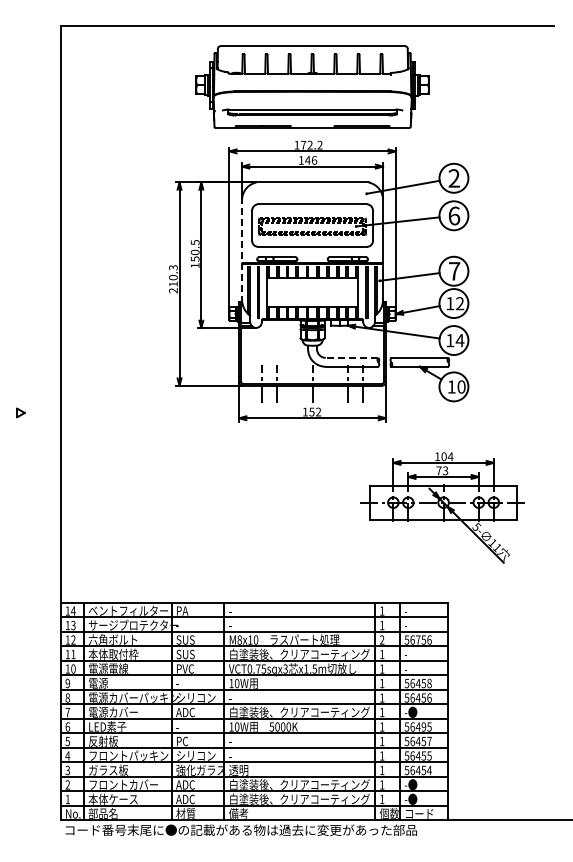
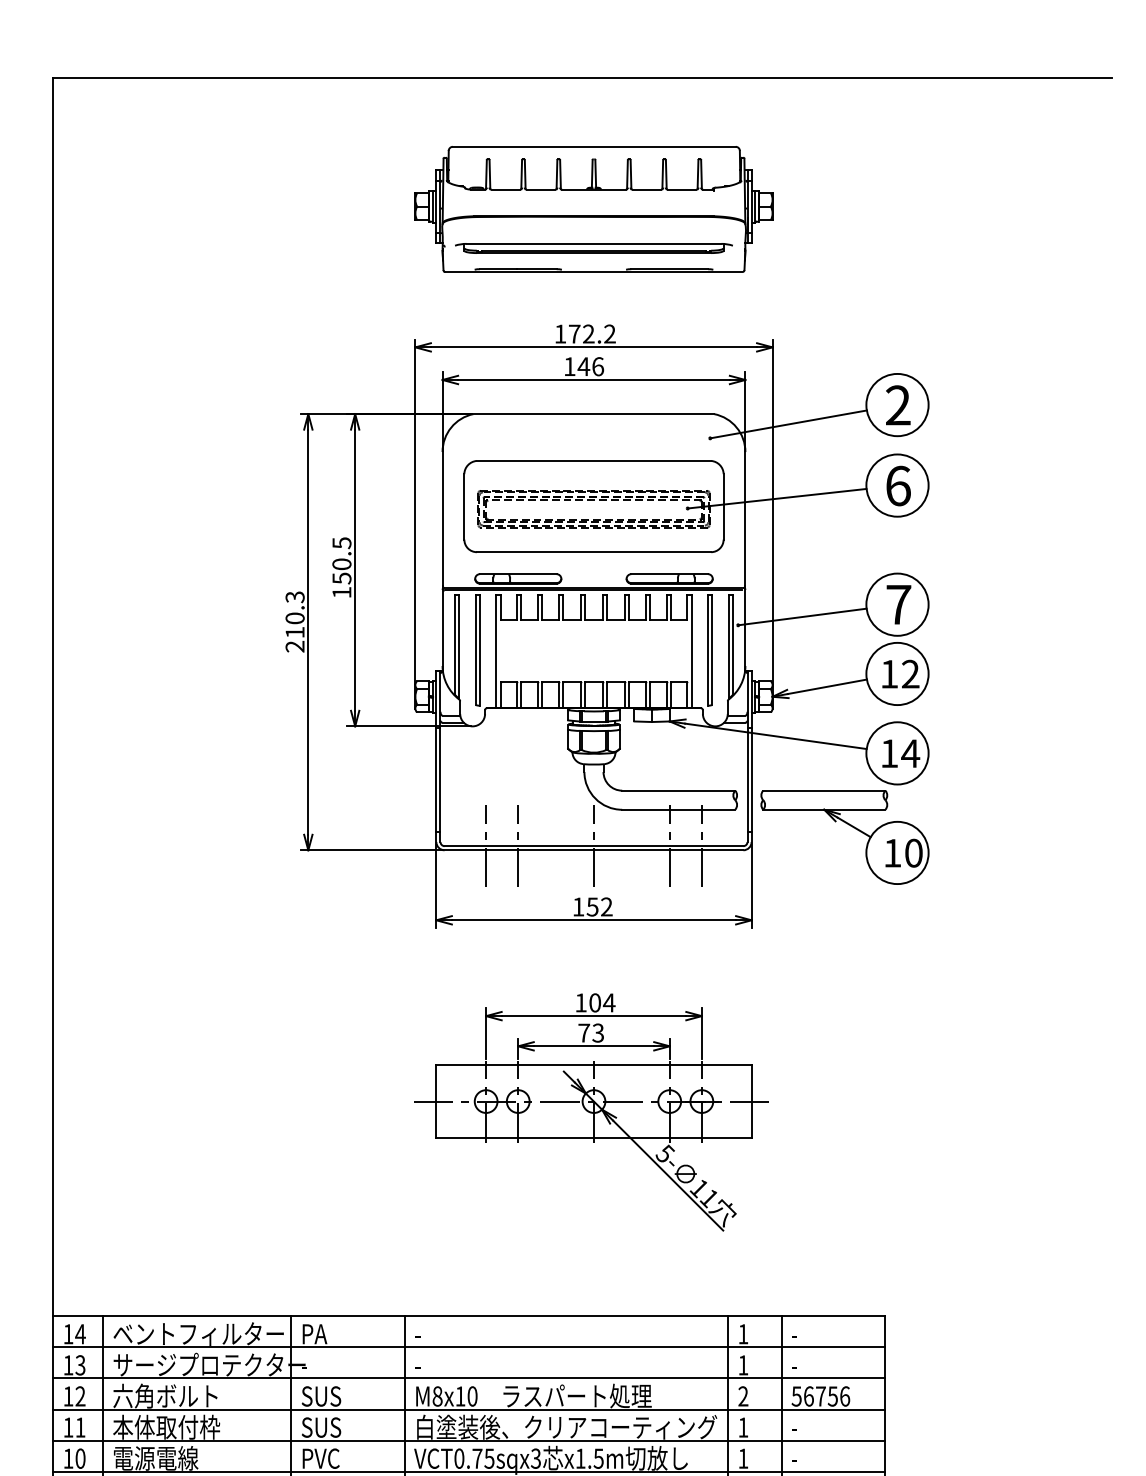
part: (312, 87) -> (593, 210), size x0.71
line: (242, 250) -> (443, 560), dashed -> solid
line: (351, 357) -> (677, 789), dashed -> solid
part: (442, 507) -> (591, 1111), moved

